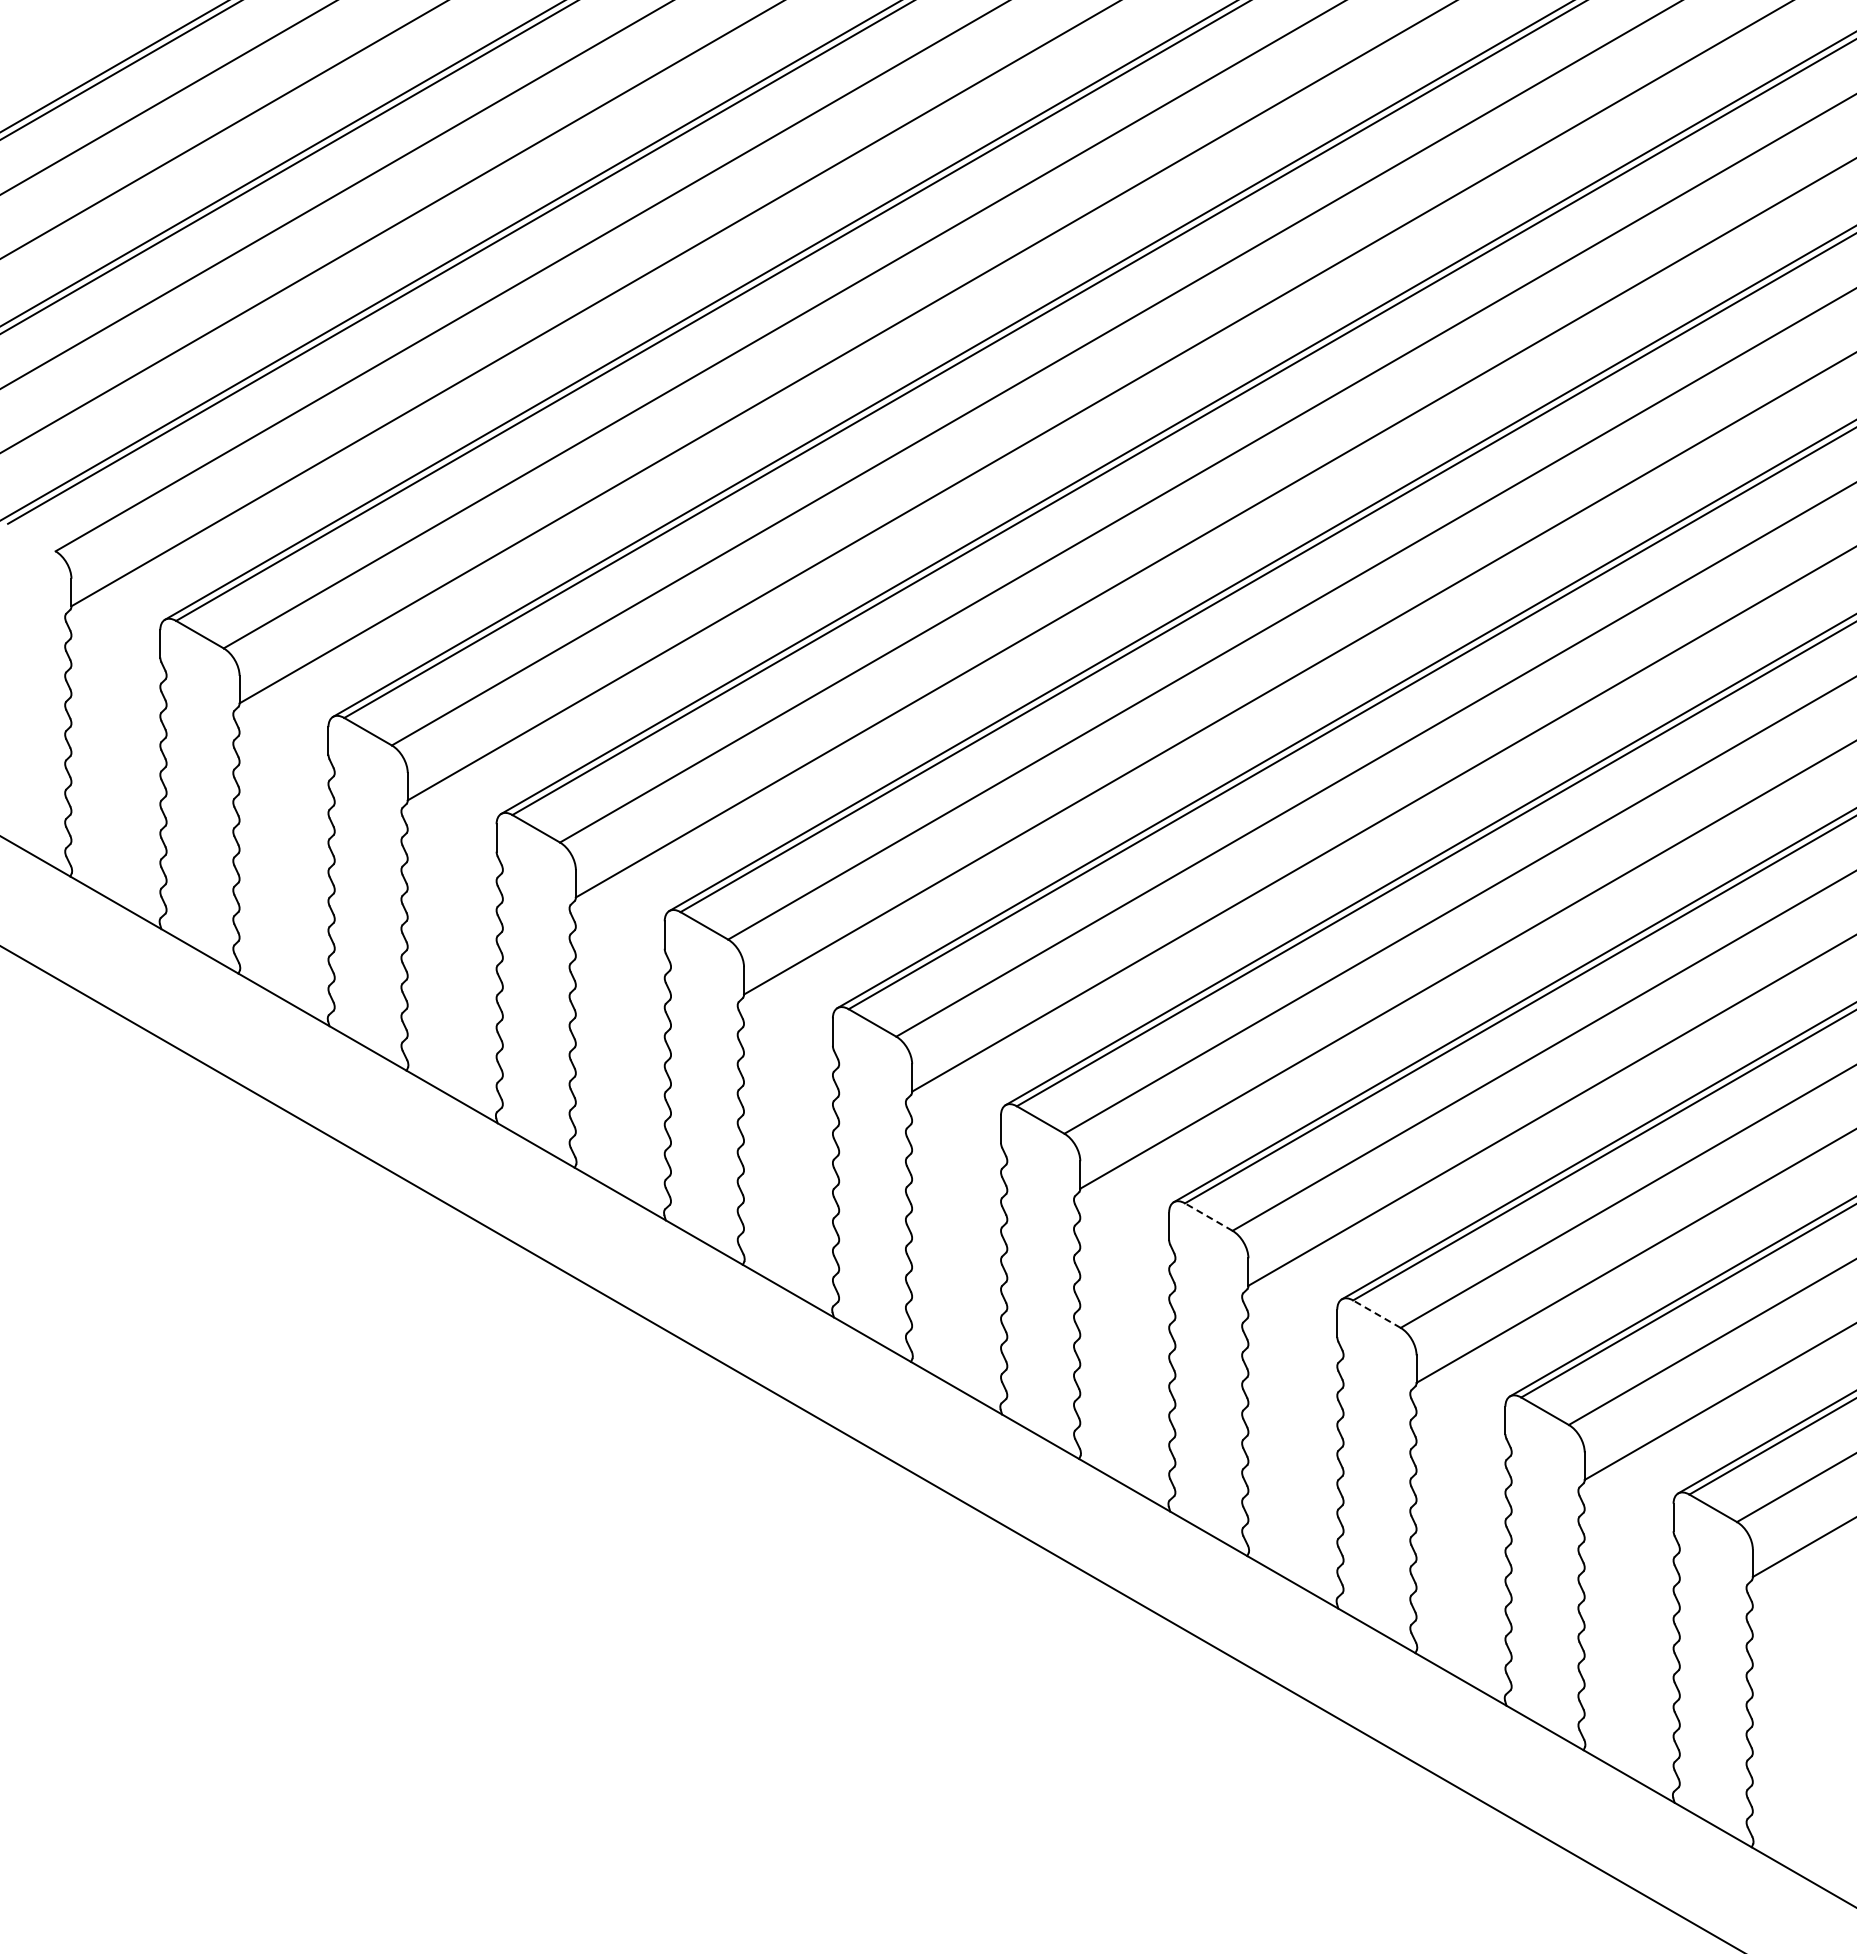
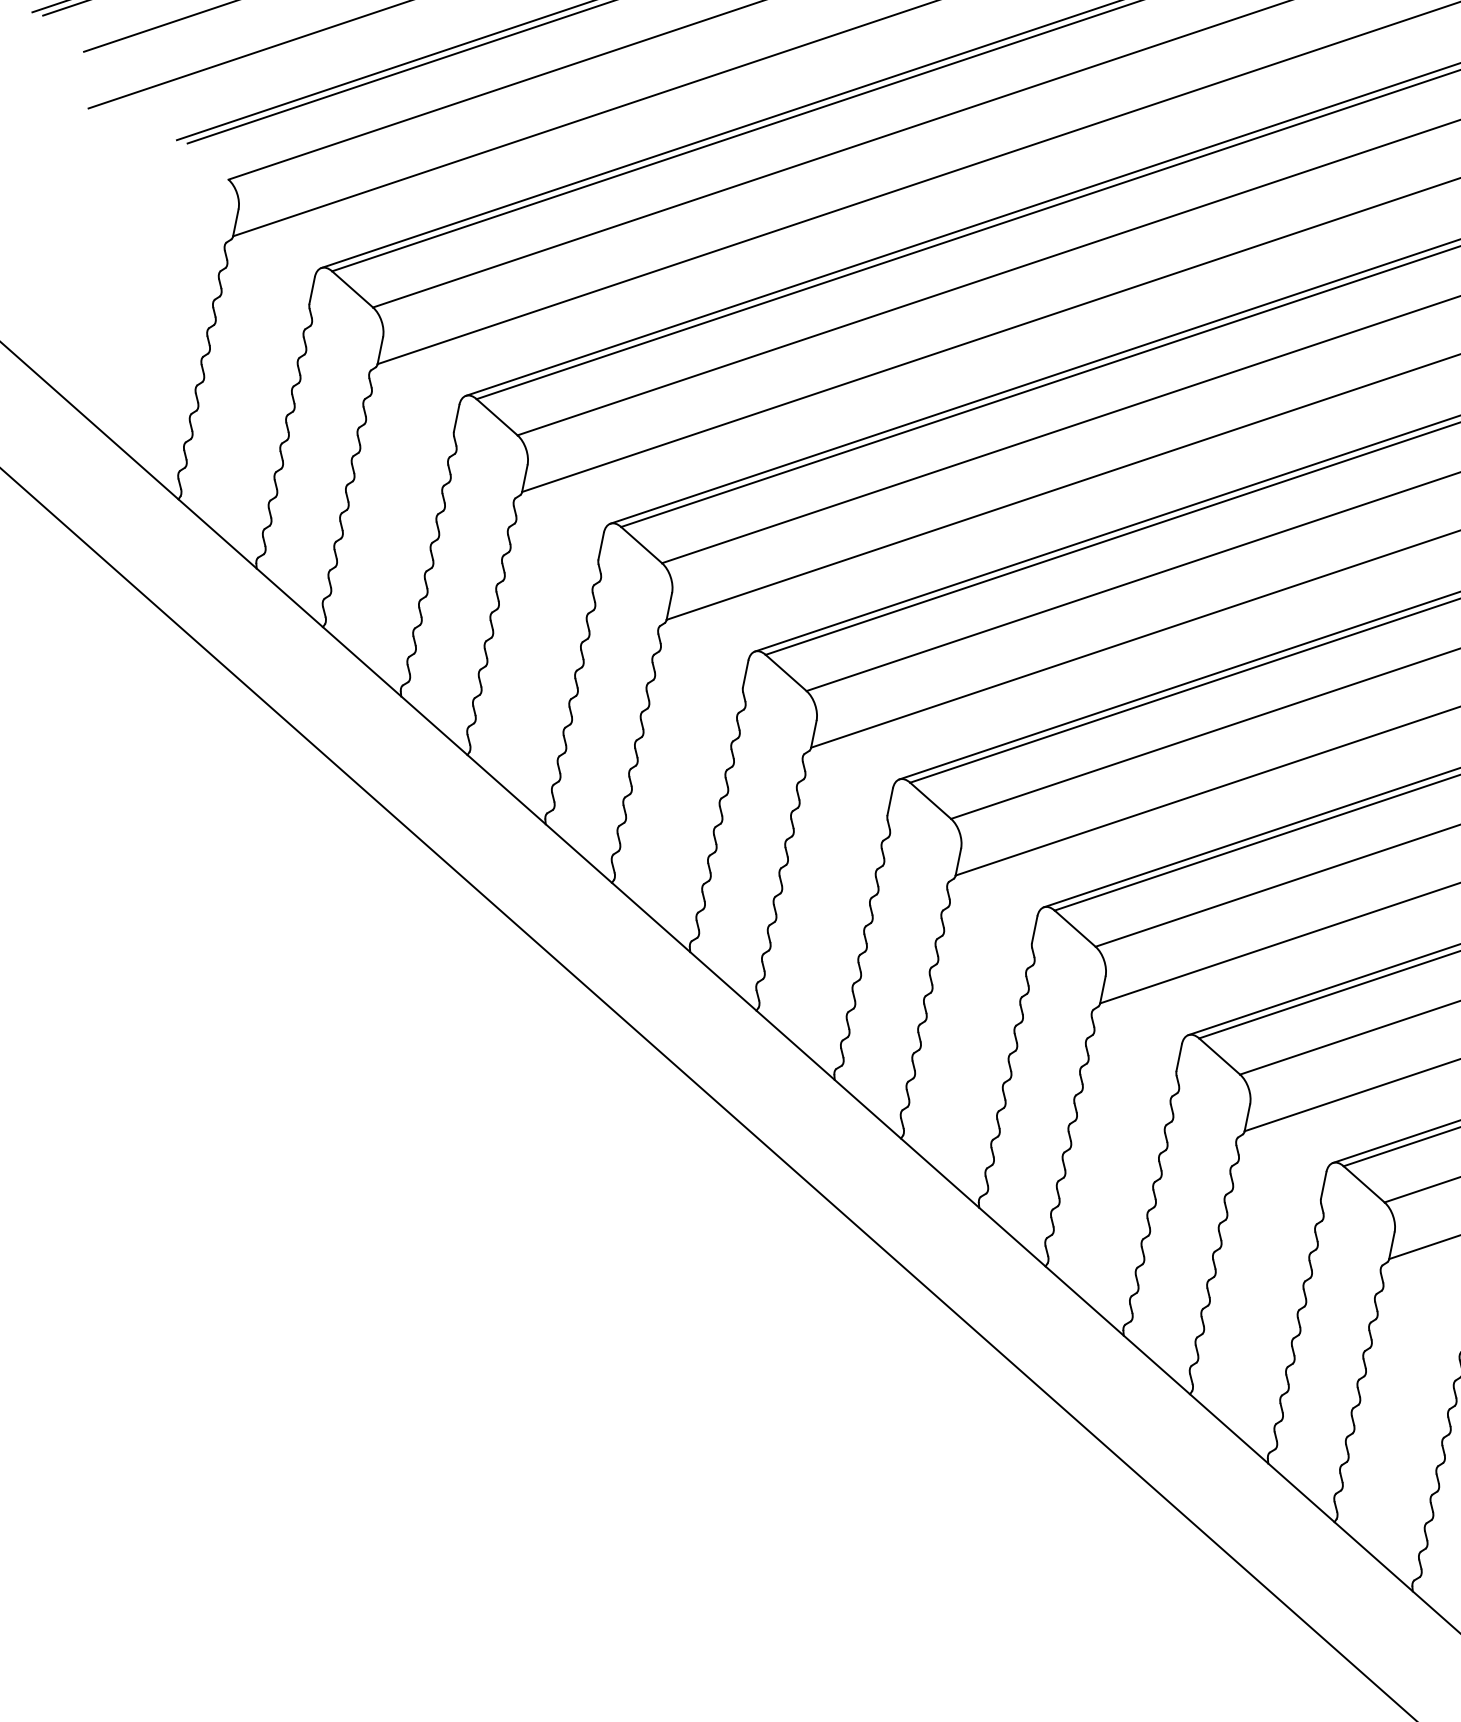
line: (1208, 1216) -> (1219, 1055), dashed -> solid
line: (1376, 1313) -> (1363, 1183), dashed -> solid

